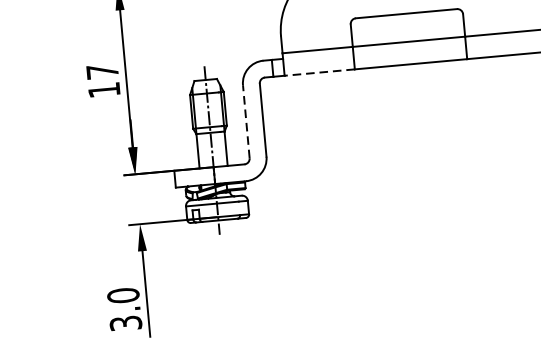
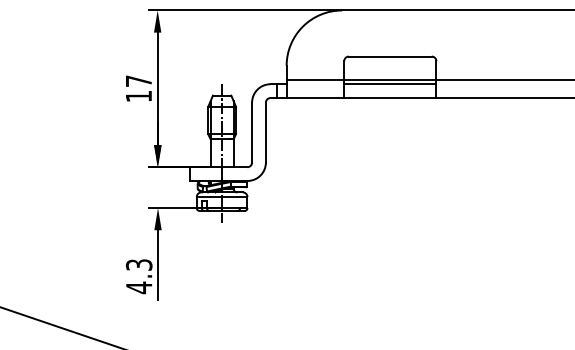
line: (409, 47) -> (390, 84), added
line: (319, 73) -> (315, 98), dashed -> solid
line: (246, 121) -> (252, 132), dashed -> solid
text: (123, 309) -> (138, 276), 3.0 -> 4.3

